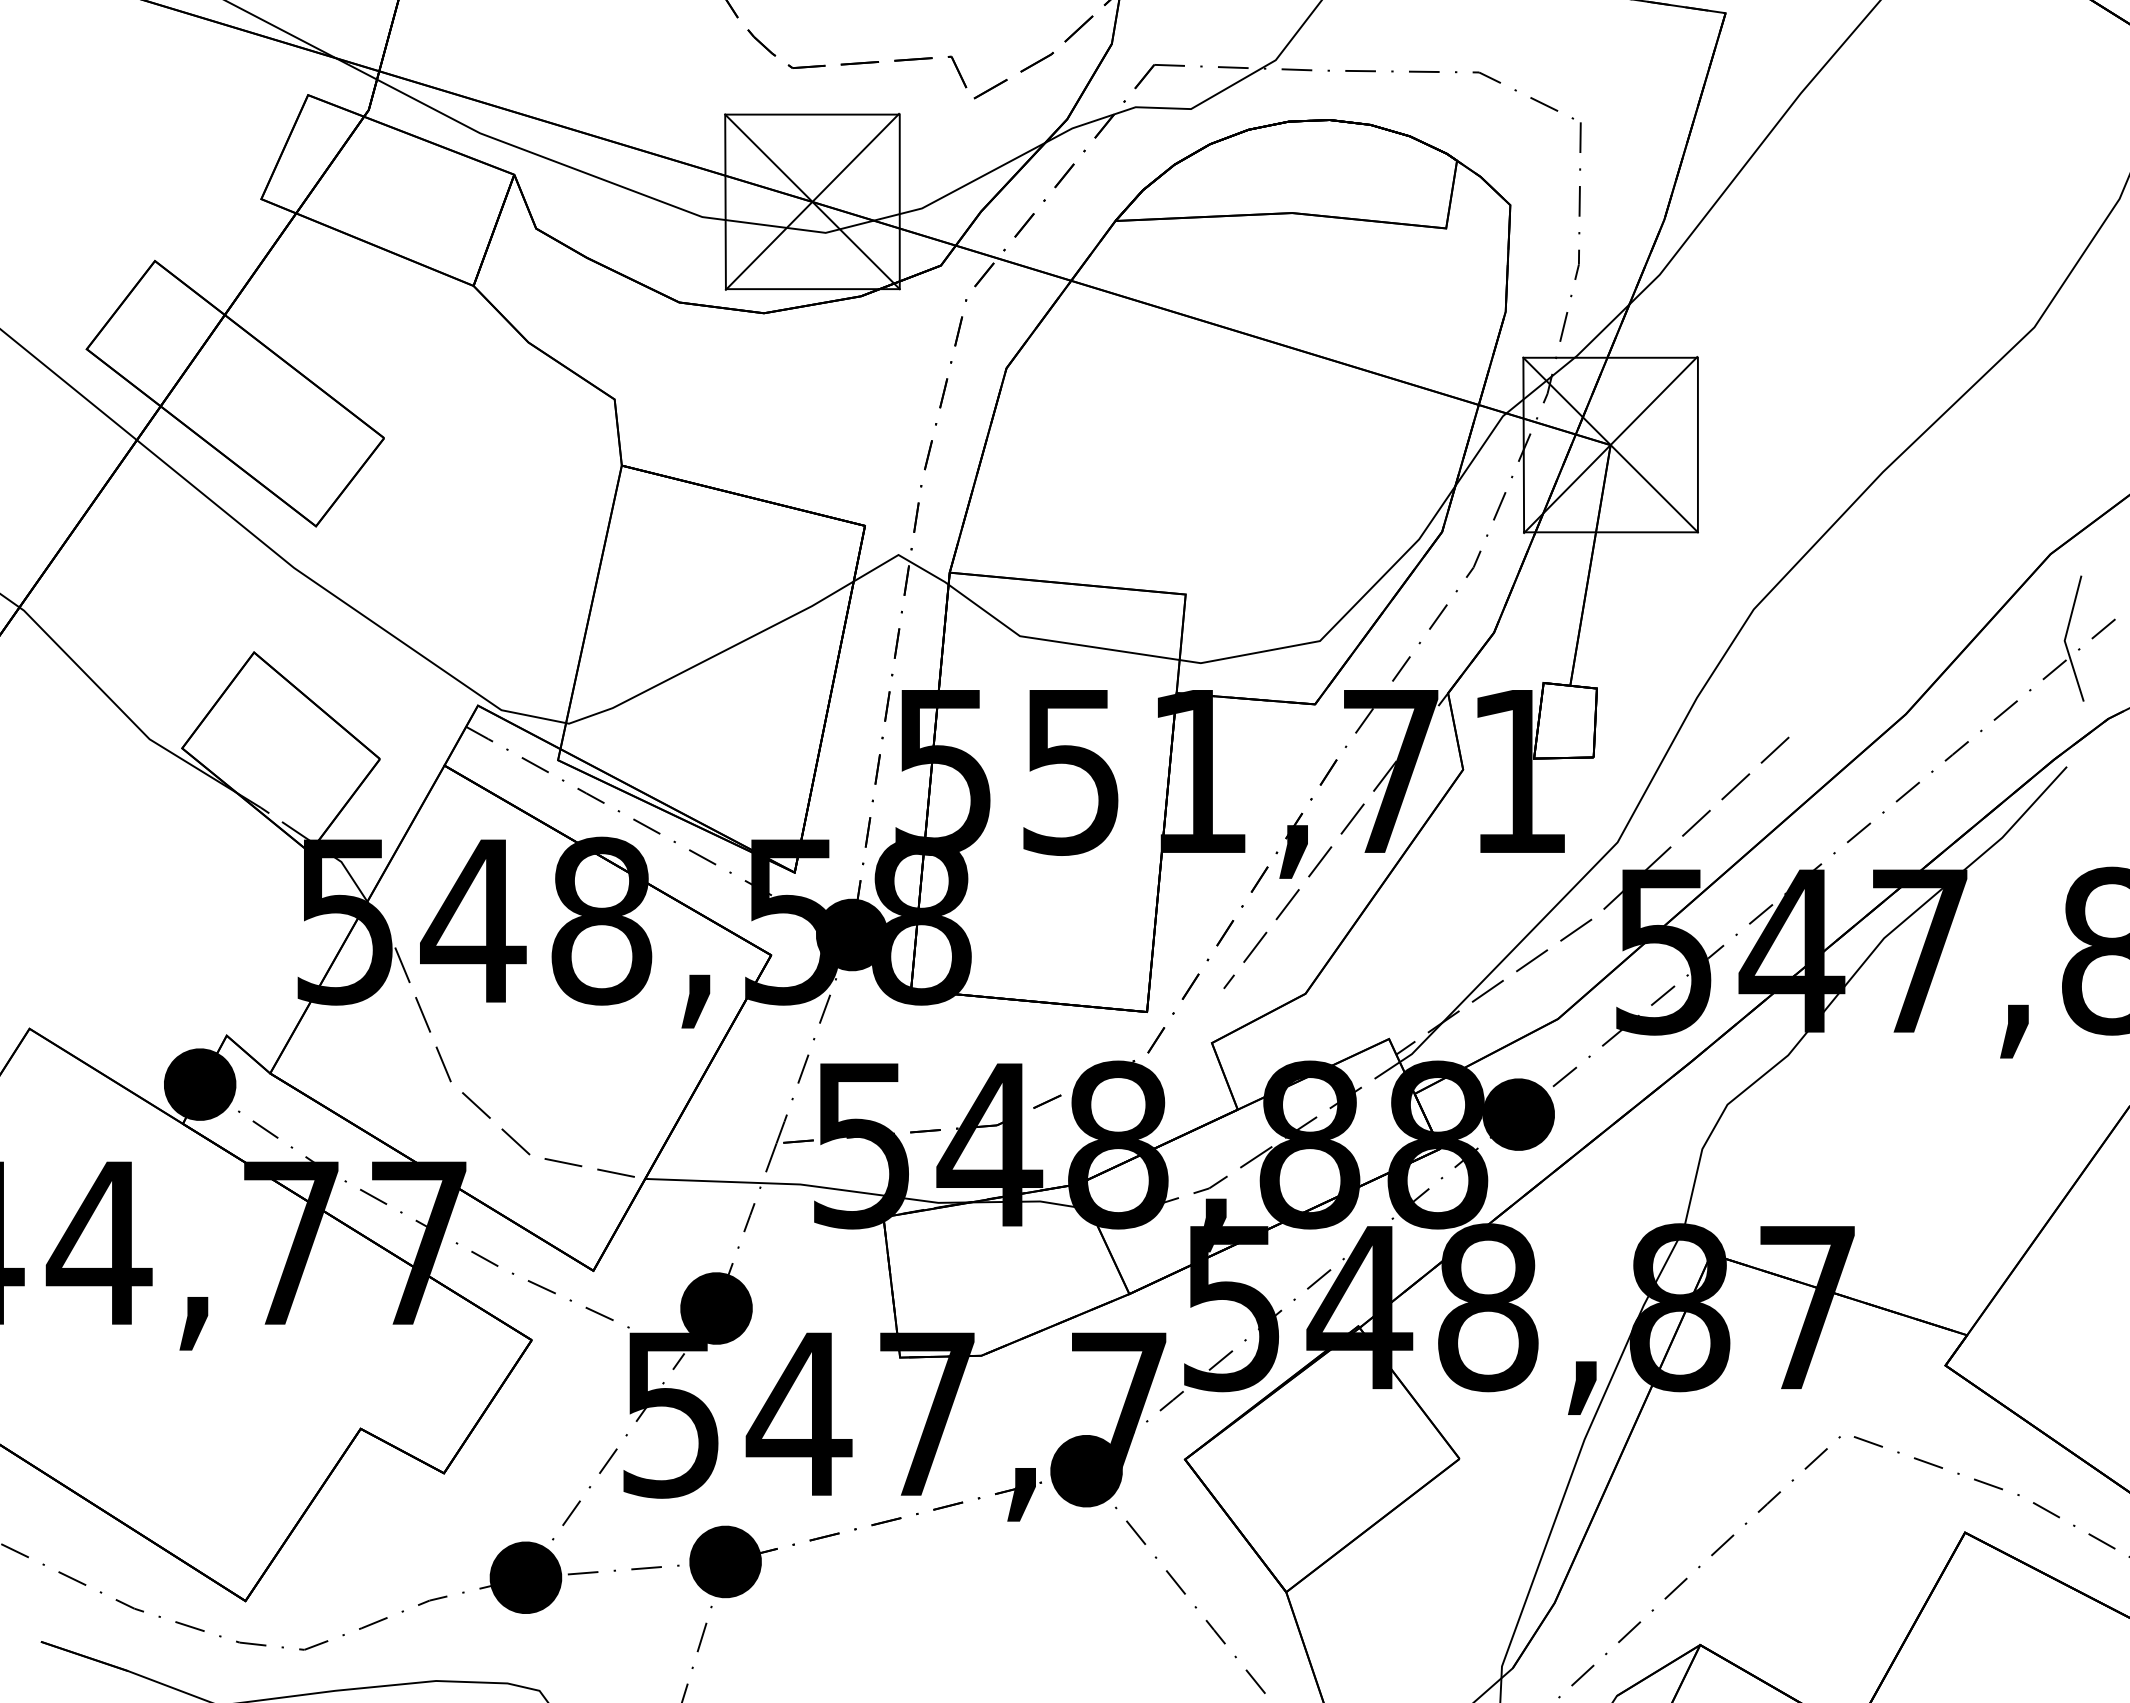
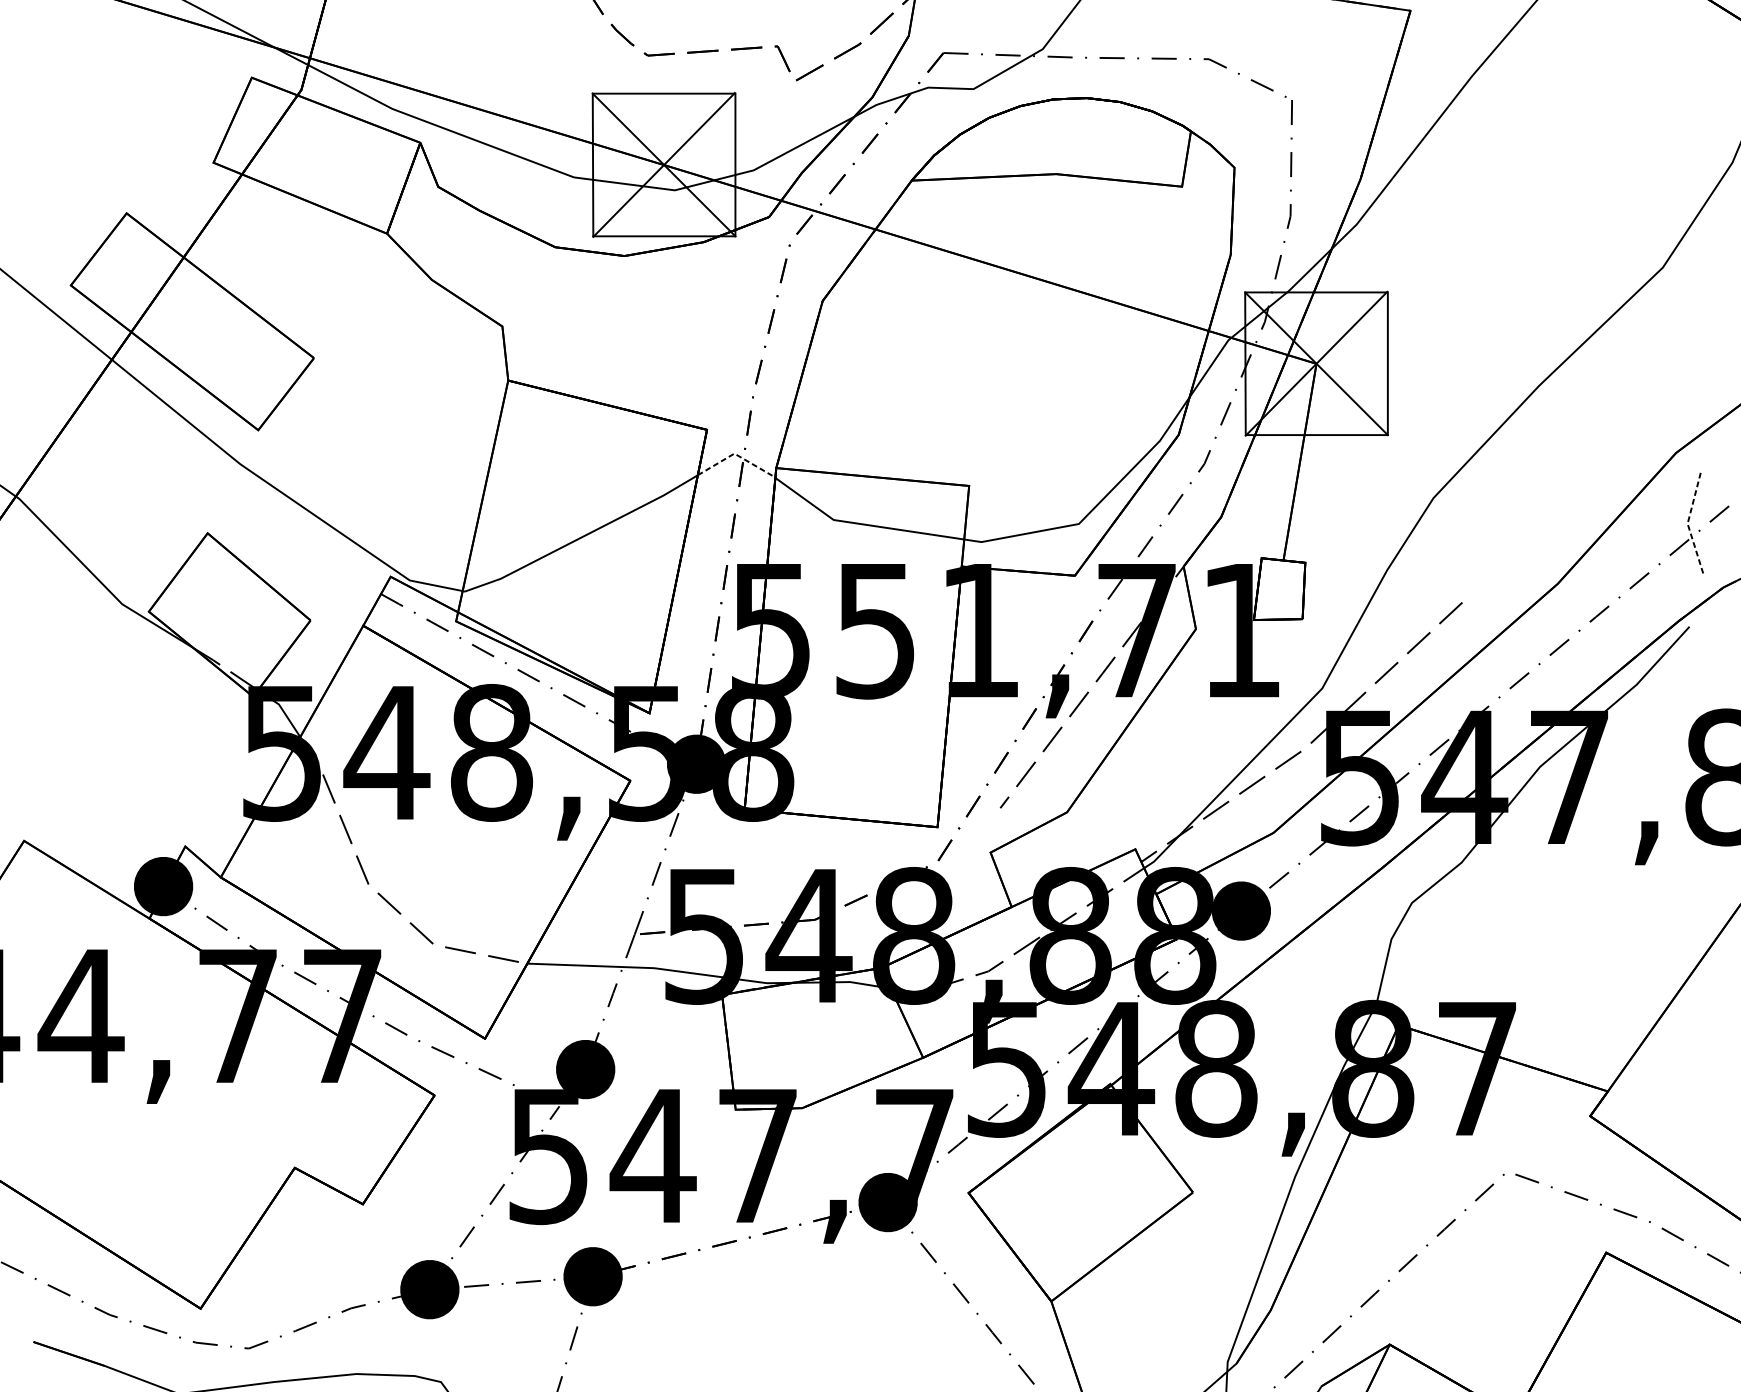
line: (901, 556) -> (736, 454), solid -> dashed
line: (2065, 638) -> (1688, 521), solid -> dashed

